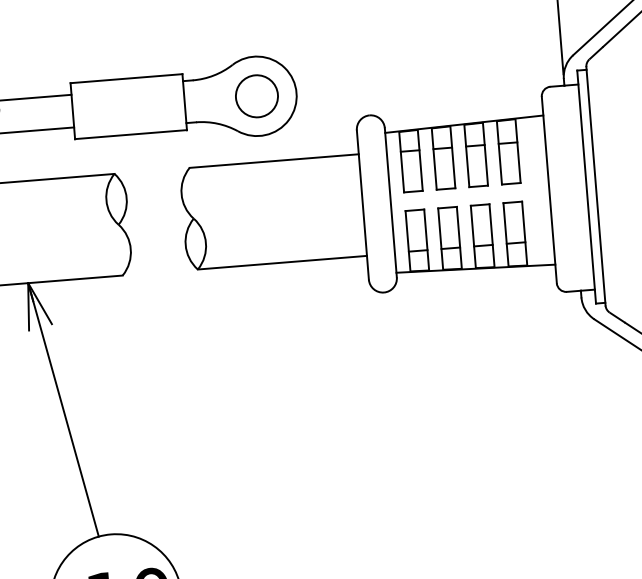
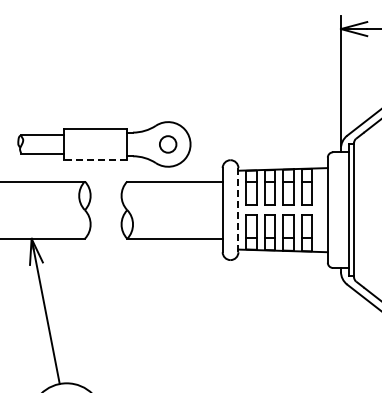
circle: (255, 96) -> (167, 144), size x0.7
line: (130, 135) -> (95, 160), solid -> dashed
line: (390, 201) -> (238, 209), solid -> dashed

